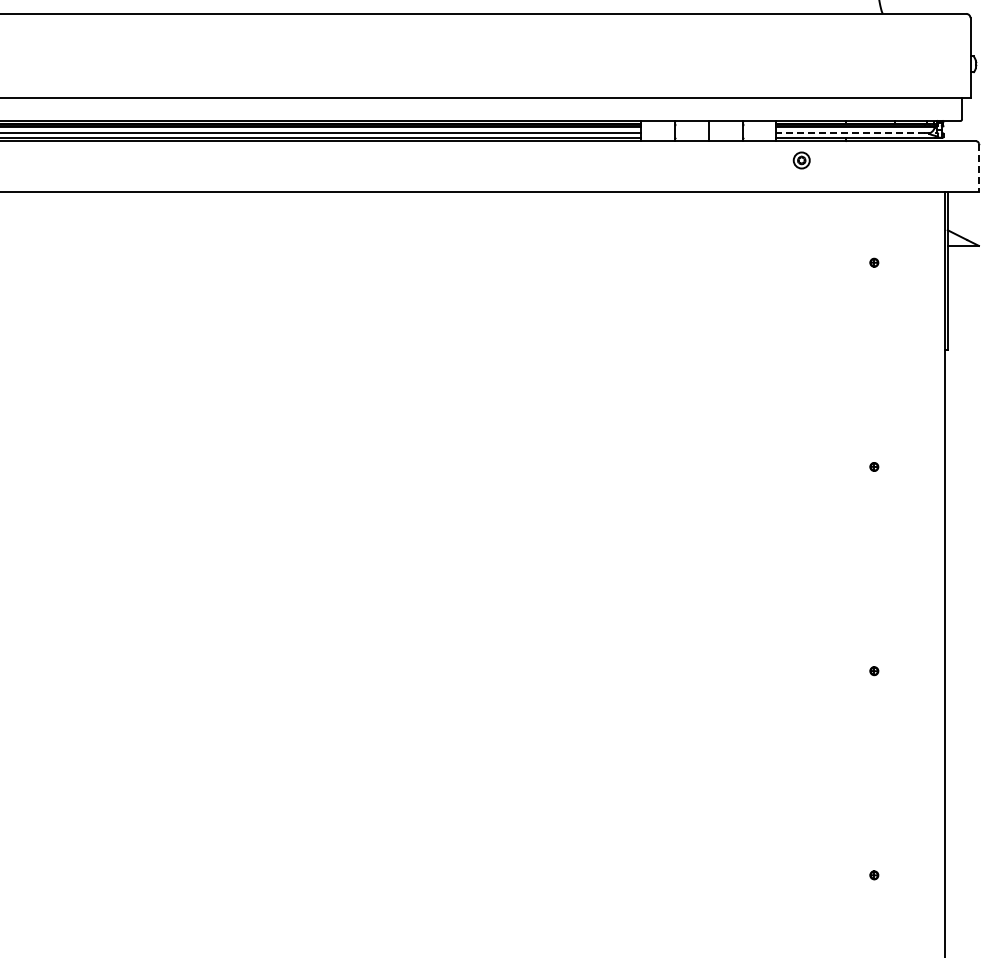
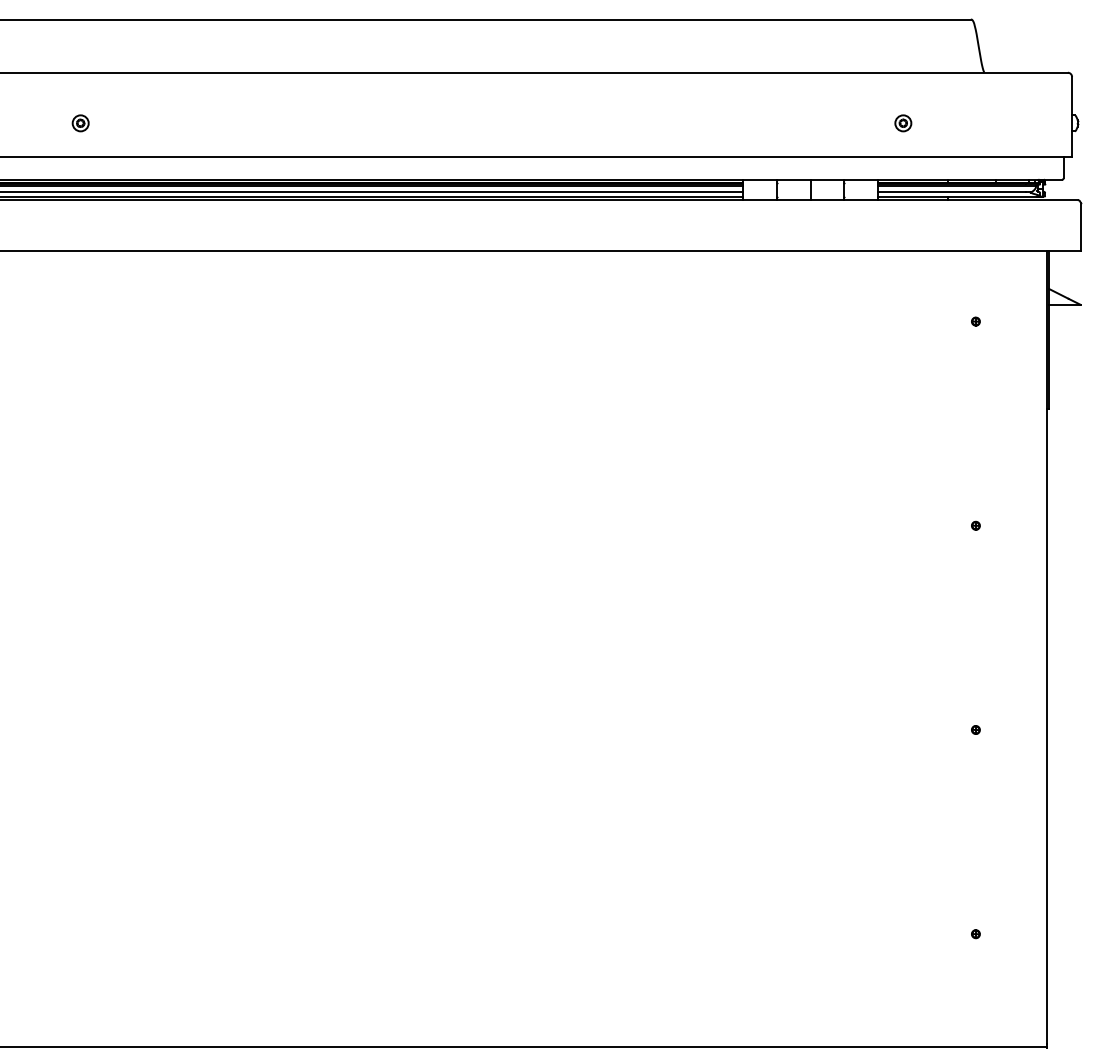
line: (849, 133) -> (951, 192), dashed -> solid
part: (801, 160) -> (903, 123), moved
line: (978, 167) -> (1080, 226), dashed -> solid

